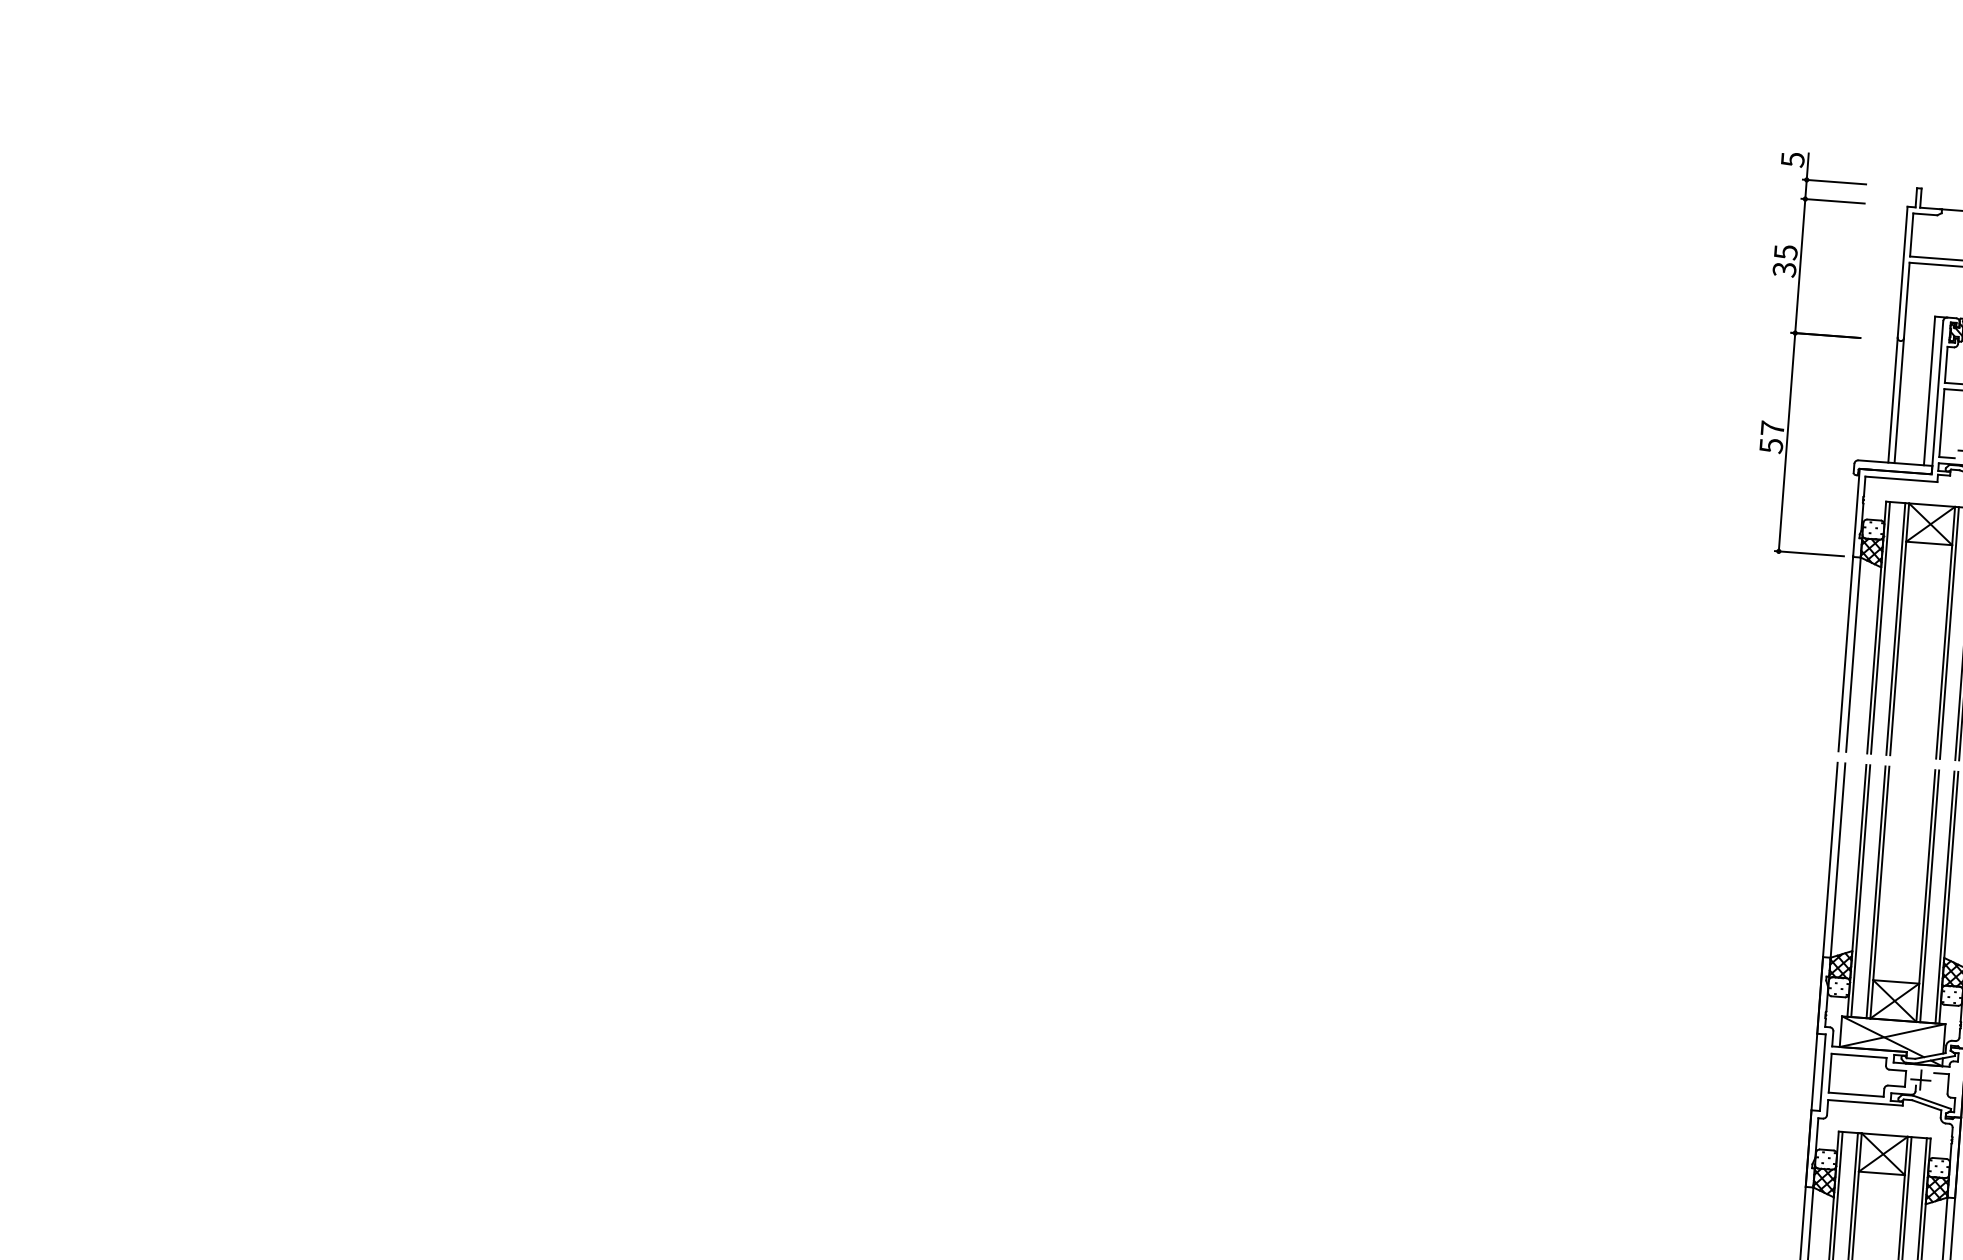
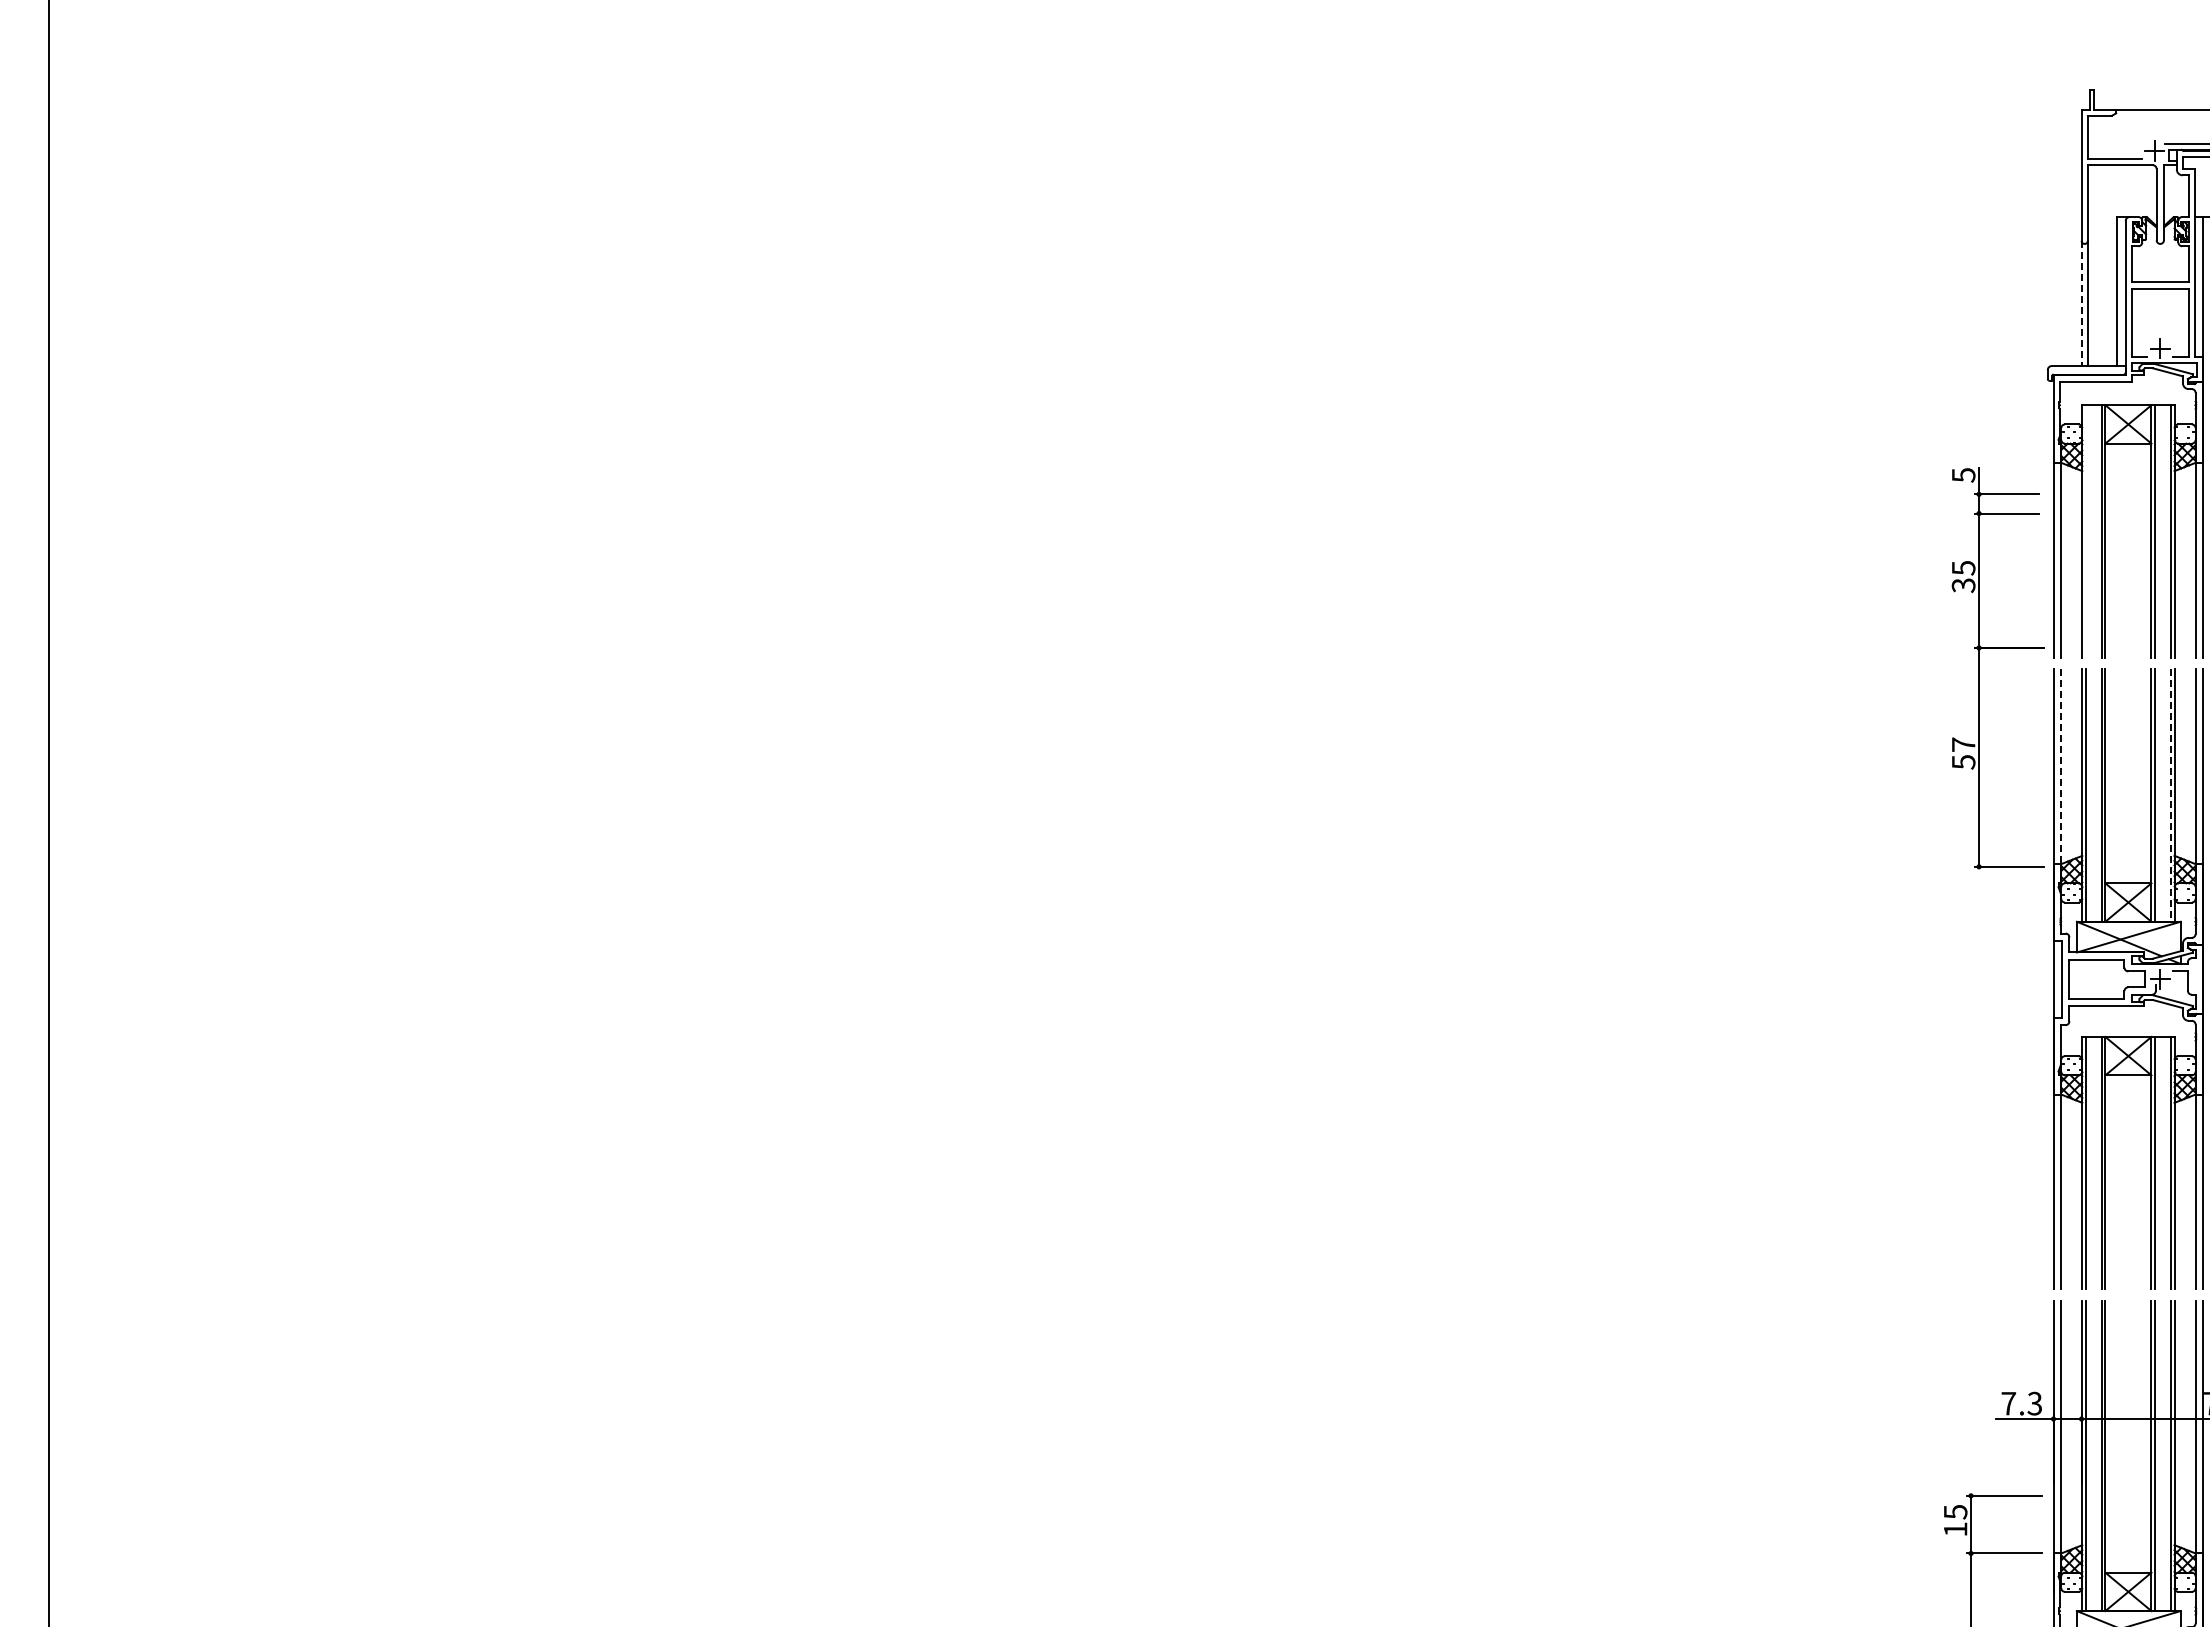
part: (1794, 353) -> (1979, 668), moved
line: (1892, 400) -> (2081, 303), solid -> dashed
line: (1880, 627) -> (2086, 531), removed
line: (1838, 862) -> (2061, 768), solid -> dashed
line: (1944, 898) -> (2170, 796), solid -> dashed

